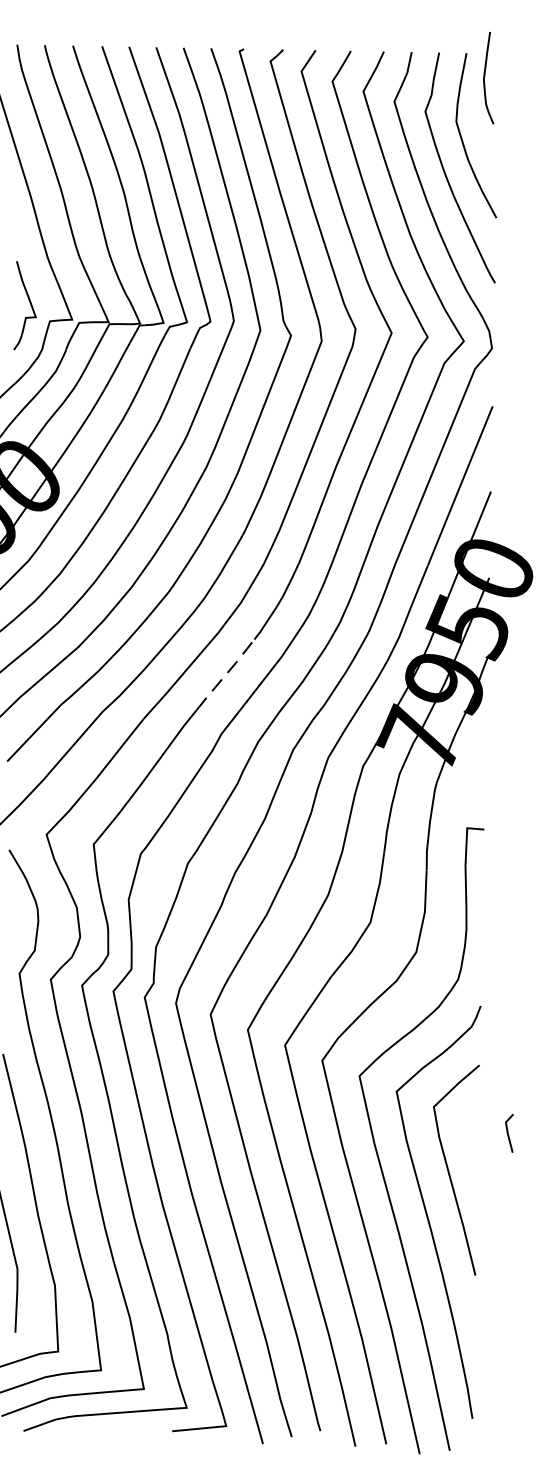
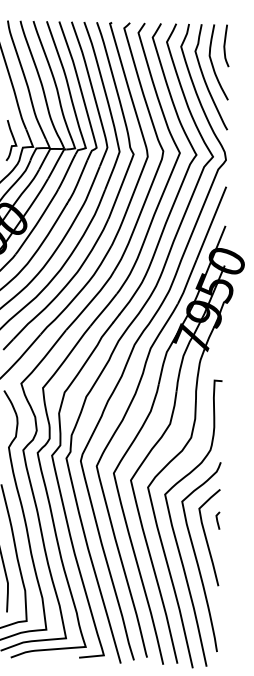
curve: (486, 77) -> (225, 45), moved
line: (227, 673) -> (104, 309), dashed -> solid
line: (508, 1132) -> (217, 520), moved

